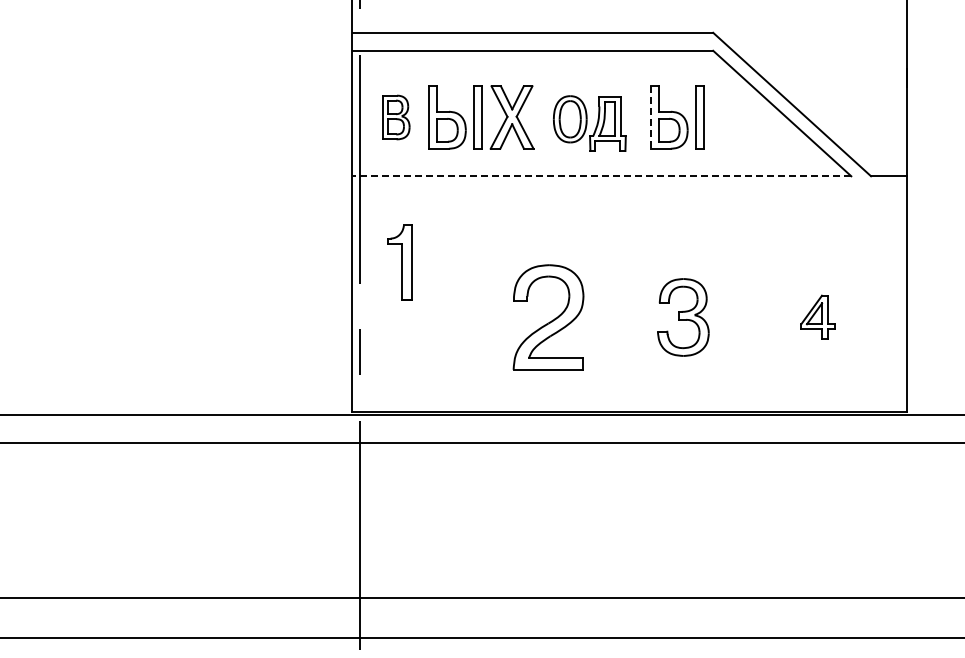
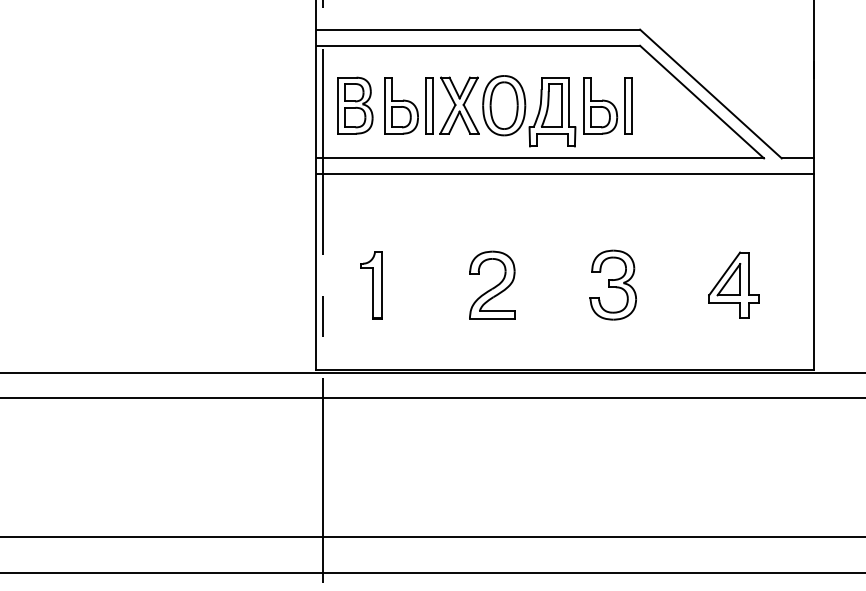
part: (396, 117) -> (355, 105), size x1.43
line: (650, 118) -> (583, 106), dashed -> solid
part: (589, 123) -> (529, 111), size x1.43
line: (601, 176) -> (539, 158), dashed -> solid
line: (629, 194) -> (564, 174), added
part: (399, 262) -> (371, 285), moved
part: (548, 317) -> (492, 285), size x0.71
part: (817, 317) -> (733, 285), size x1.67

